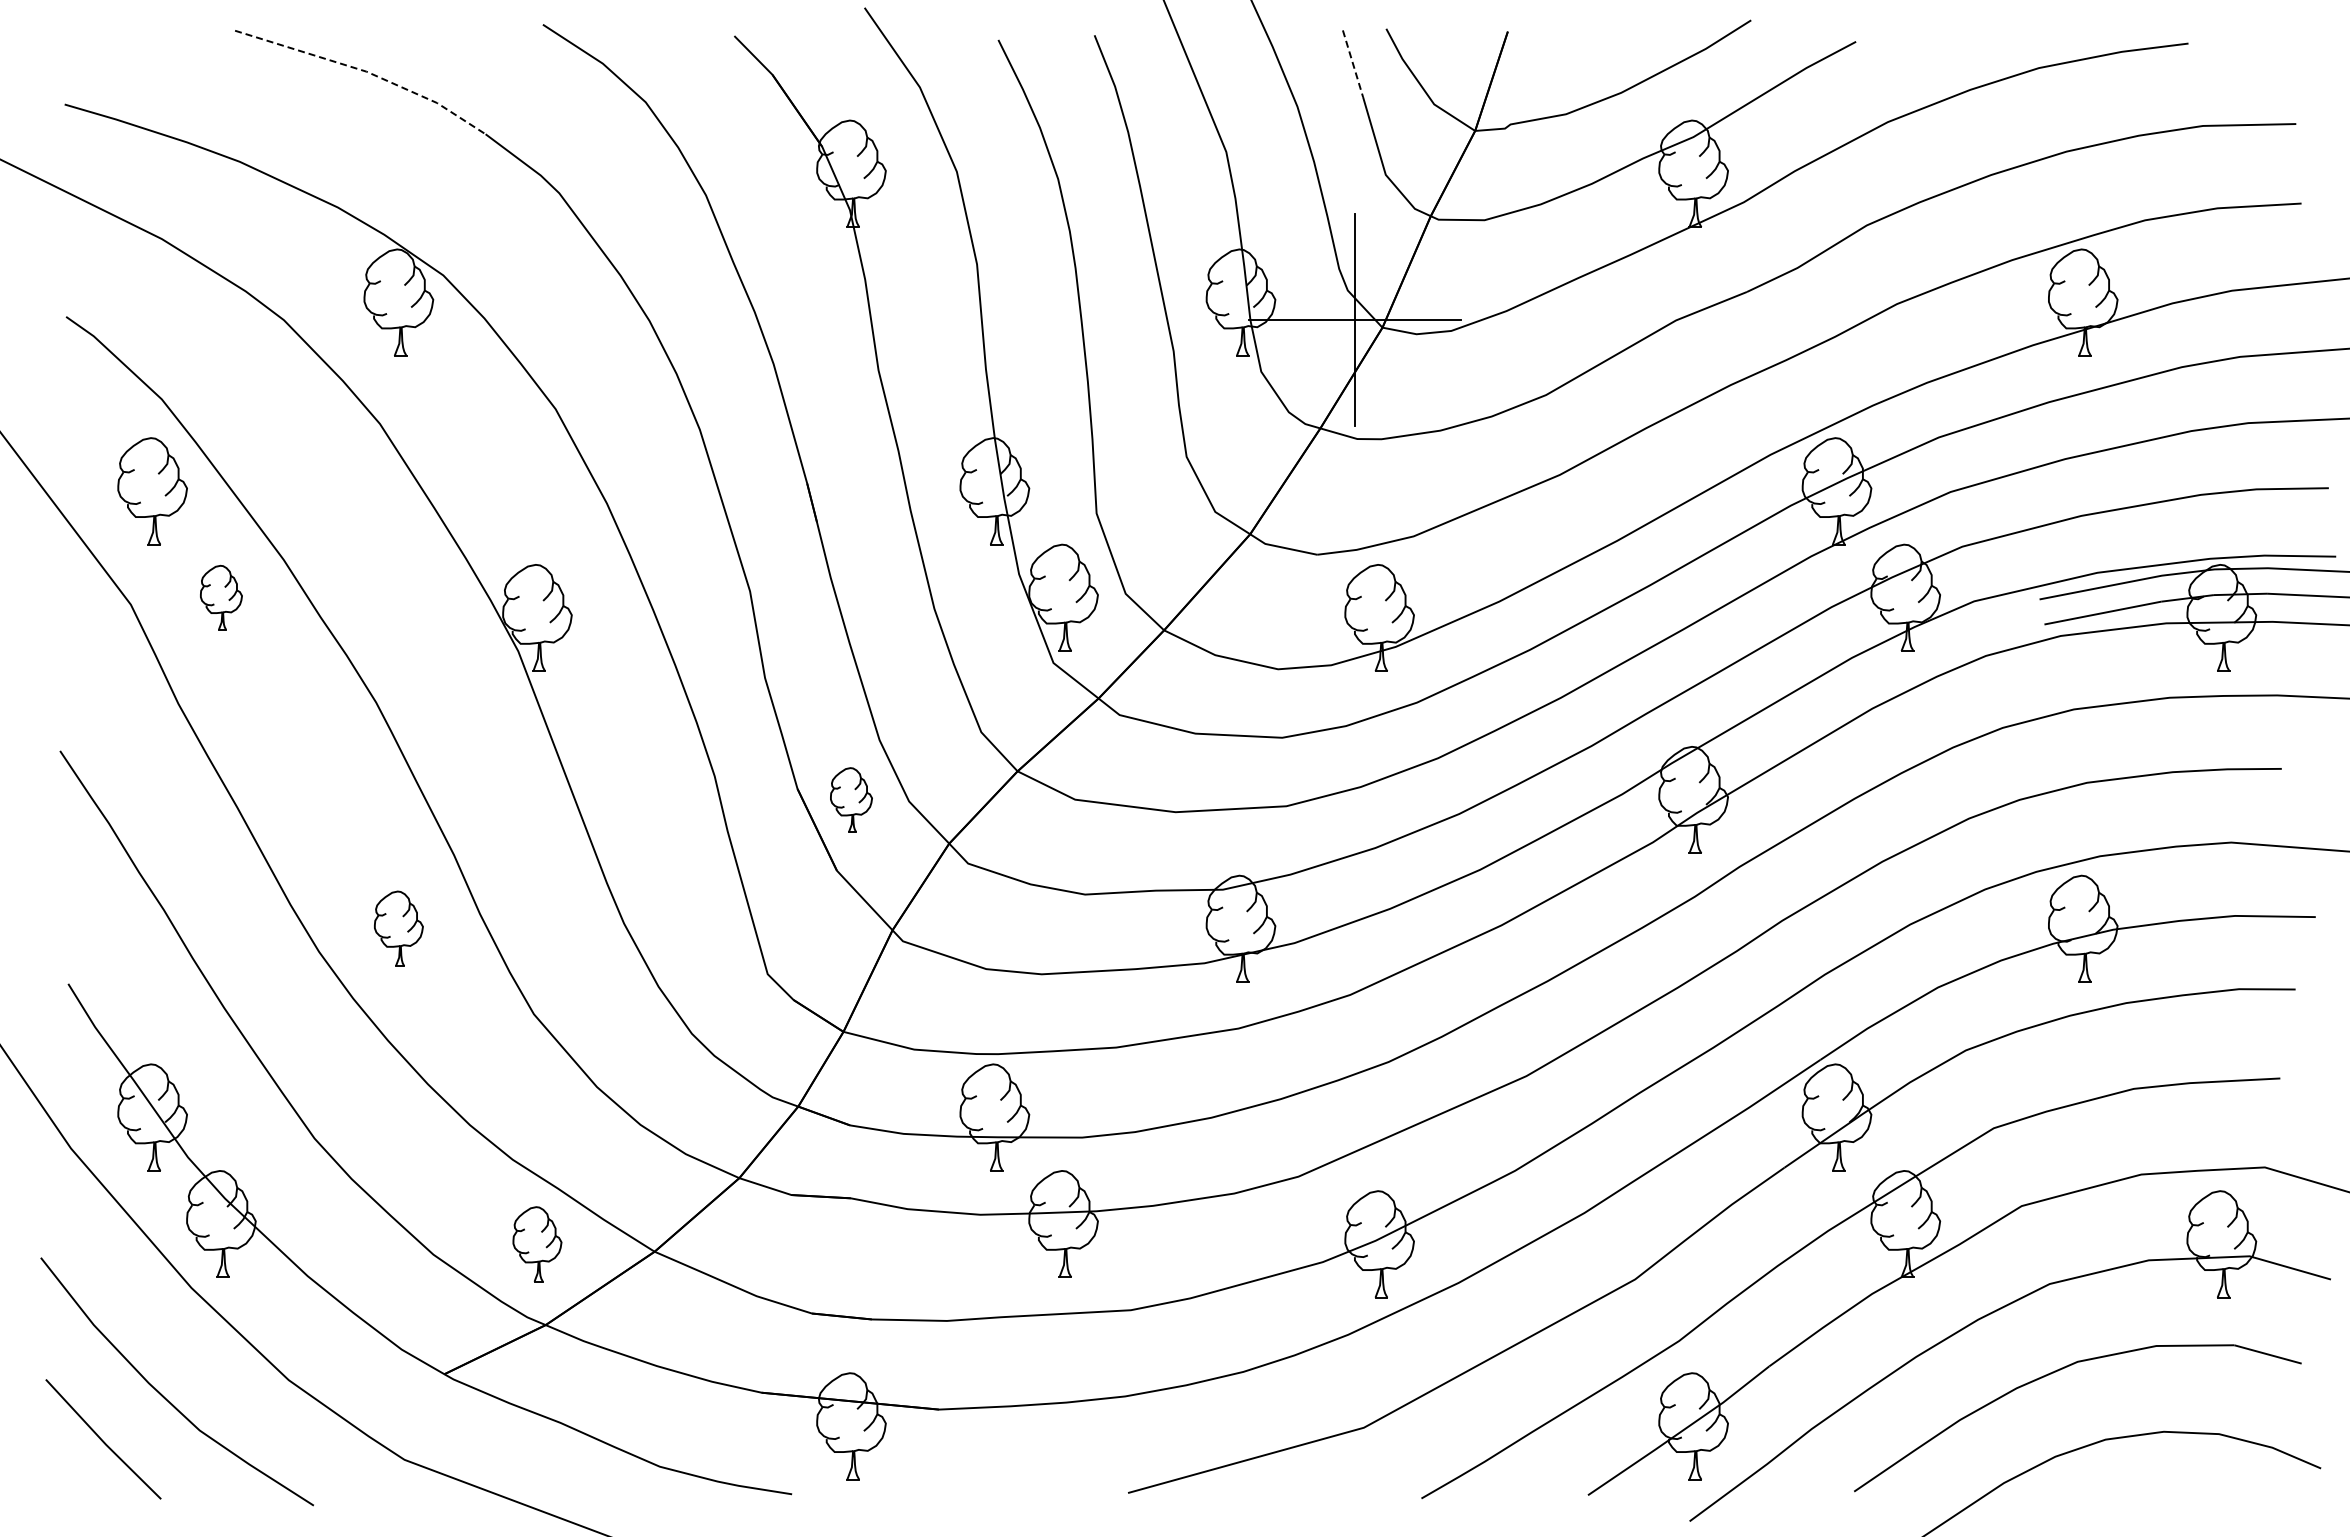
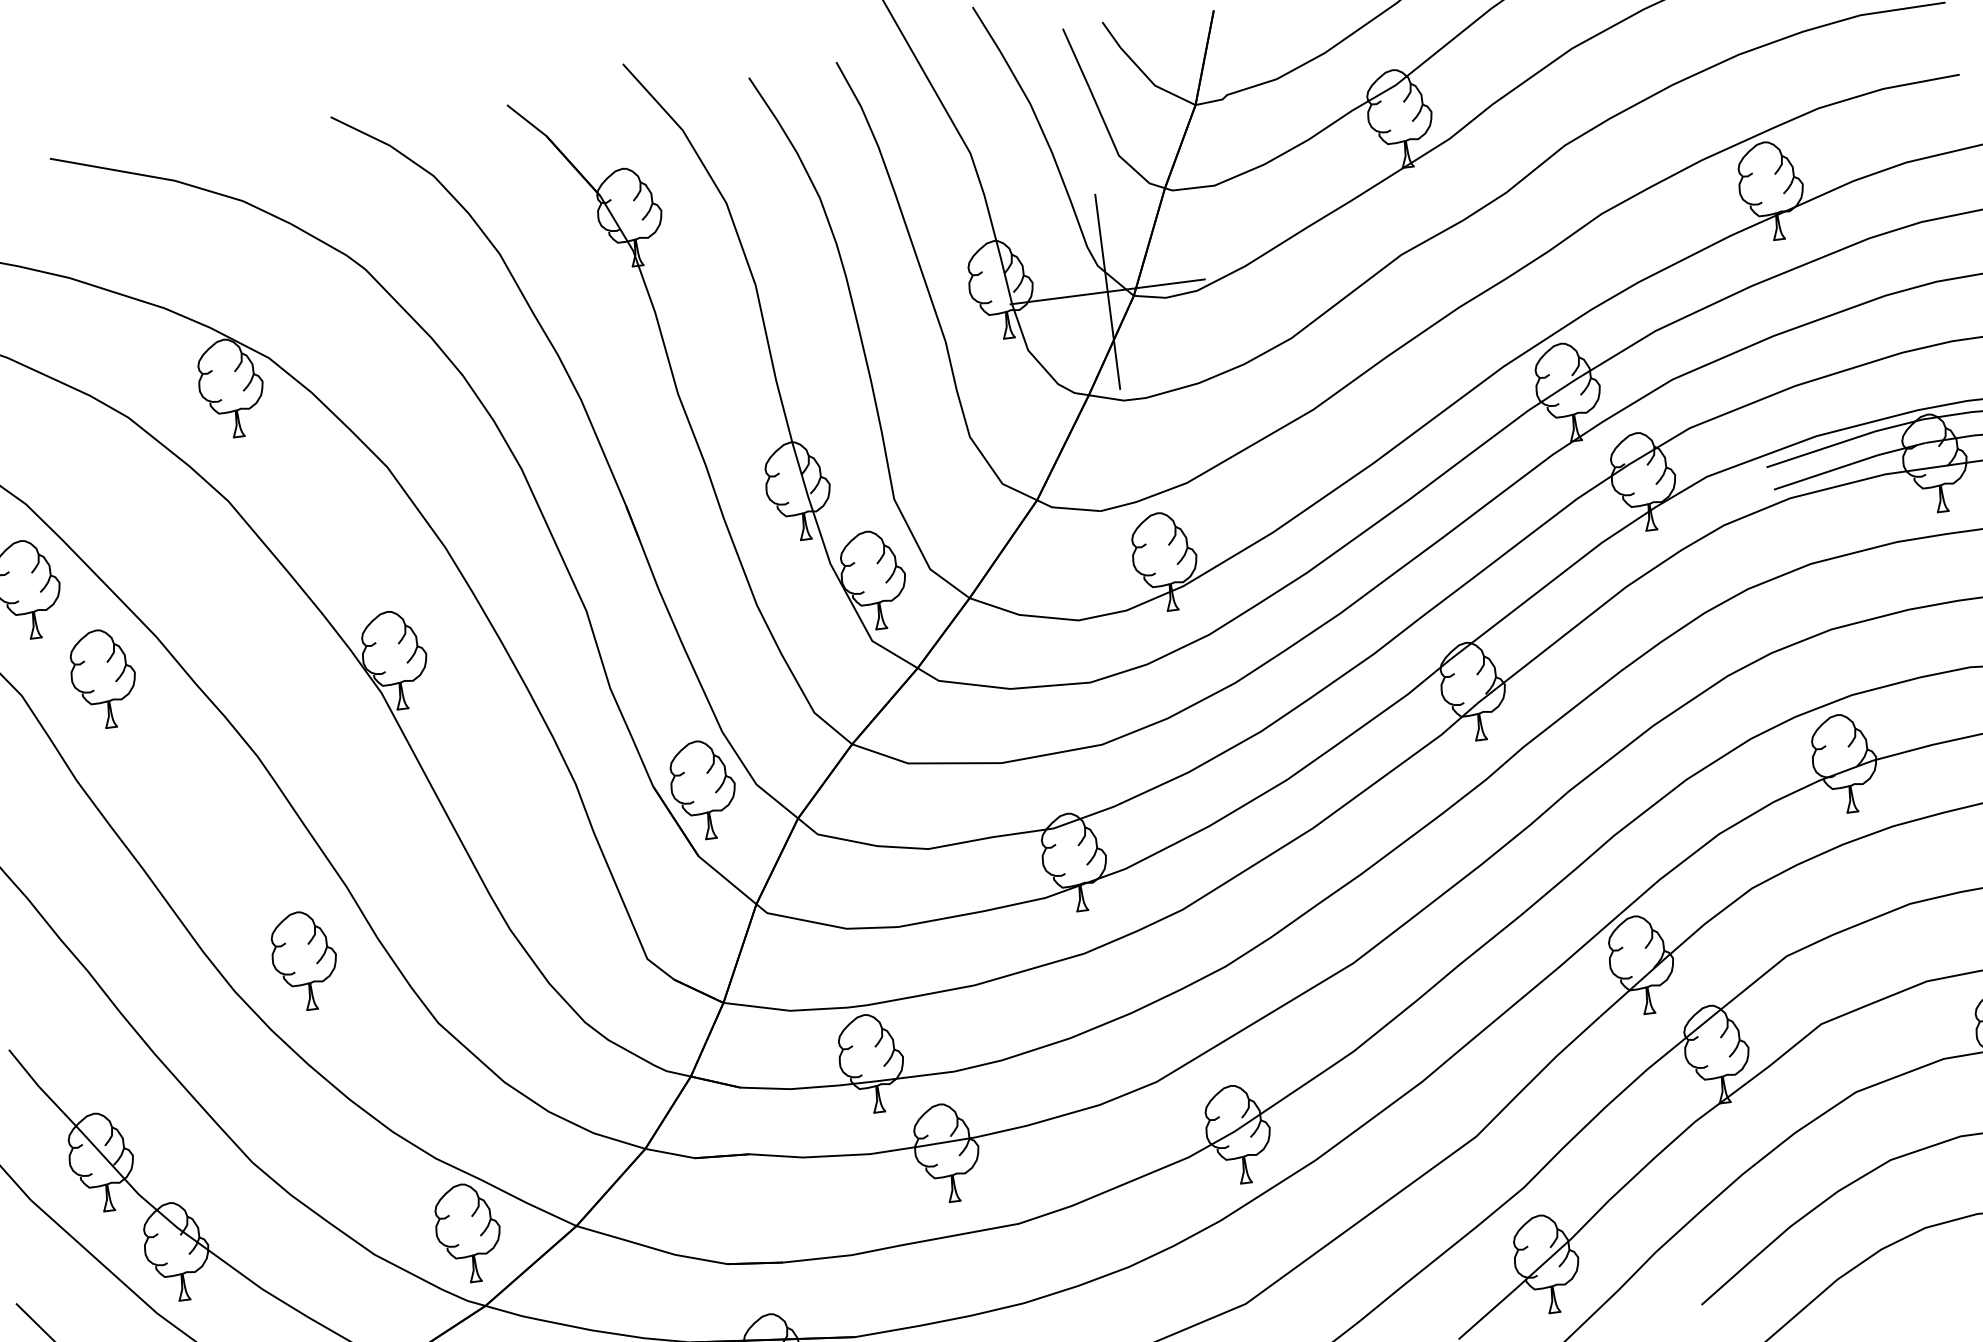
line: (1353, 63) -> (1076, 57), dashed -> solid
line: (366, 71) -> (174, 180), dashed -> solid
part: (221, 597) -> (103, 678), size x1.67
part: (851, 799) -> (703, 789), size x1.67
part: (398, 928) -> (304, 960), size x1.43
part: (537, 1244) -> (468, 1233), size x1.43

